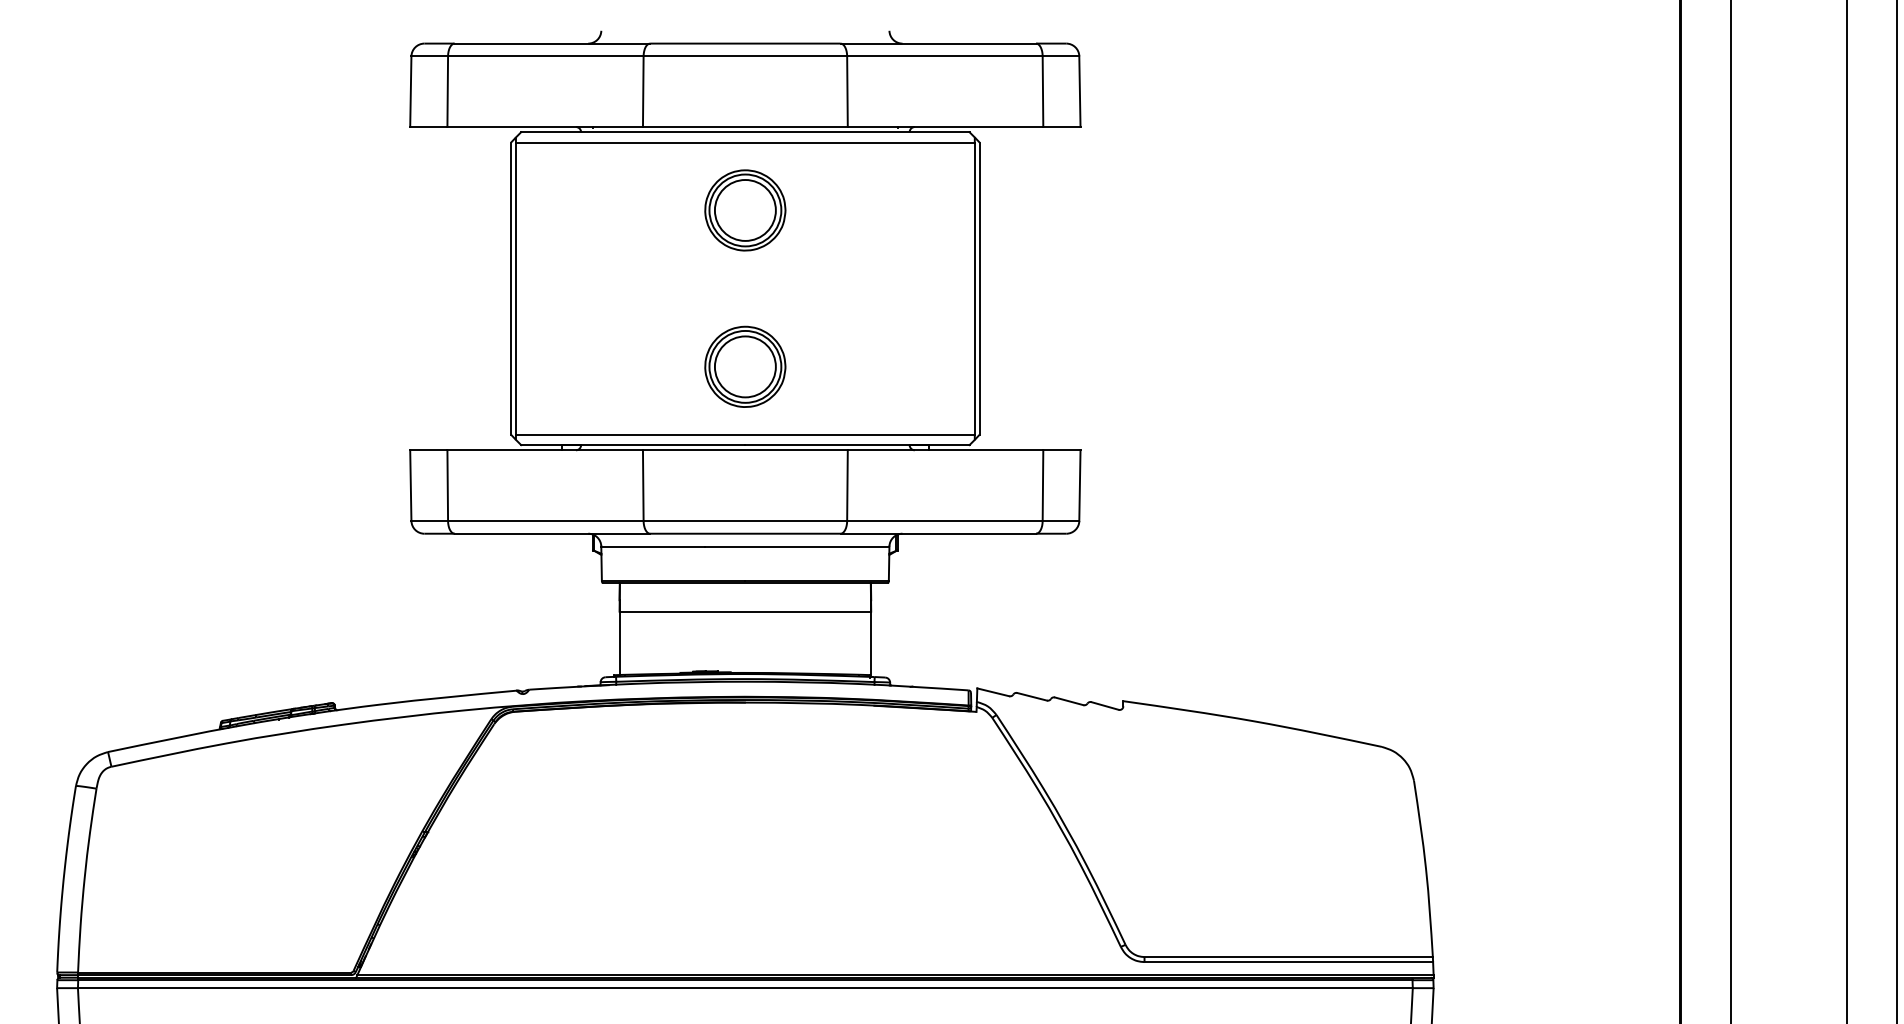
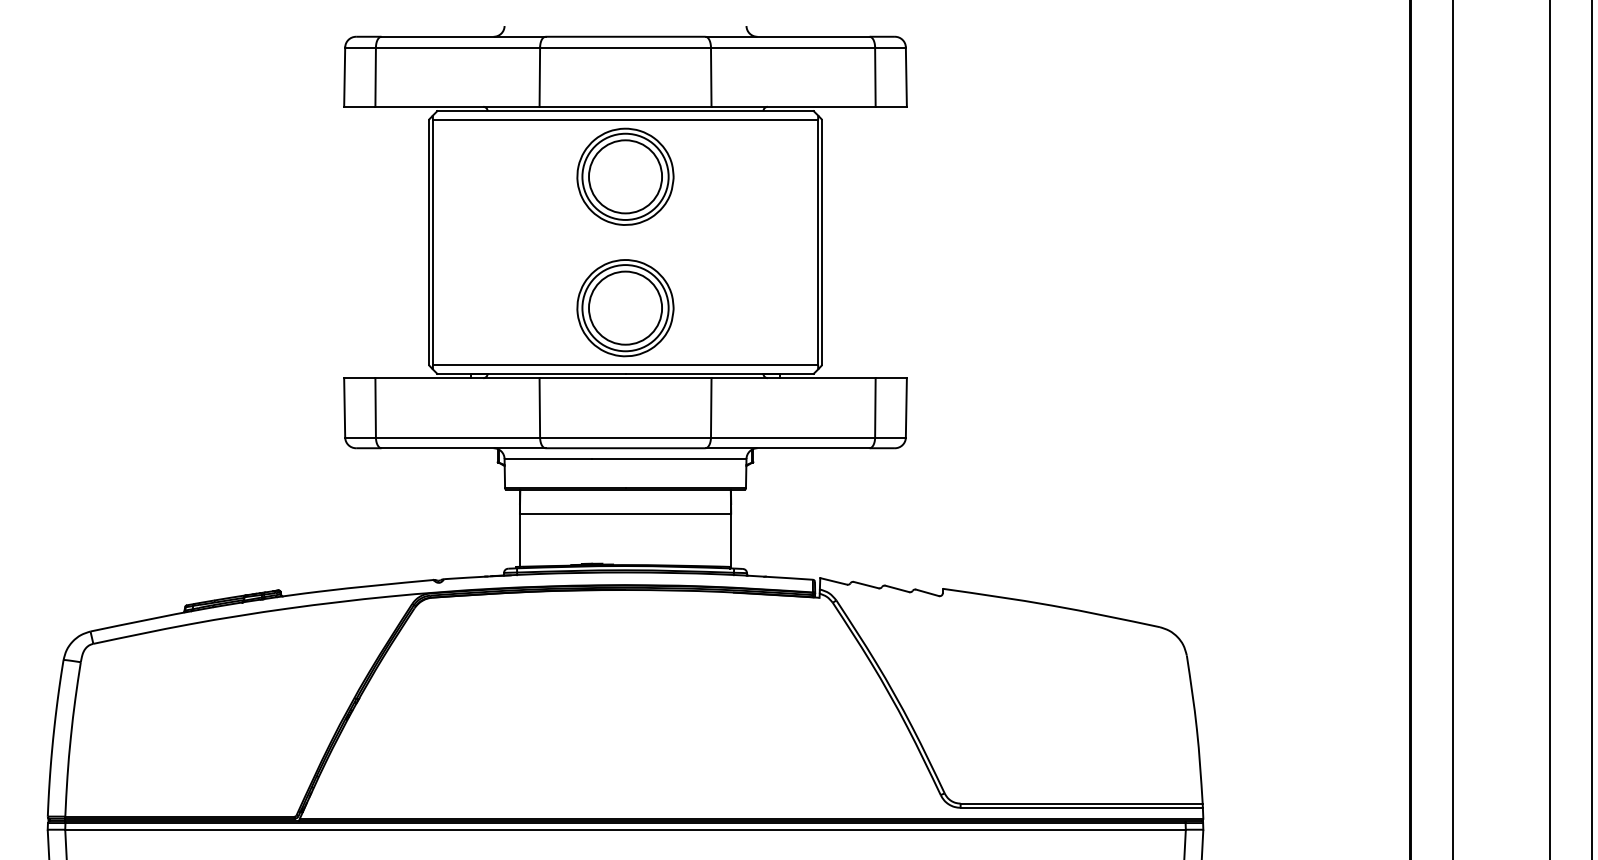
part: (745, 210) -> (625, 176), size x1.43
part: (745, 366) -> (625, 307), size x1.43

